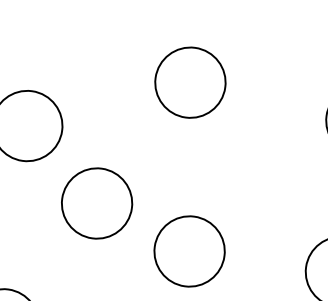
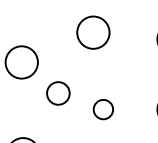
circle: (97, 203) -> (58, 93), size x0.7
circle: (189, 251) -> (103, 109), size x0.6

